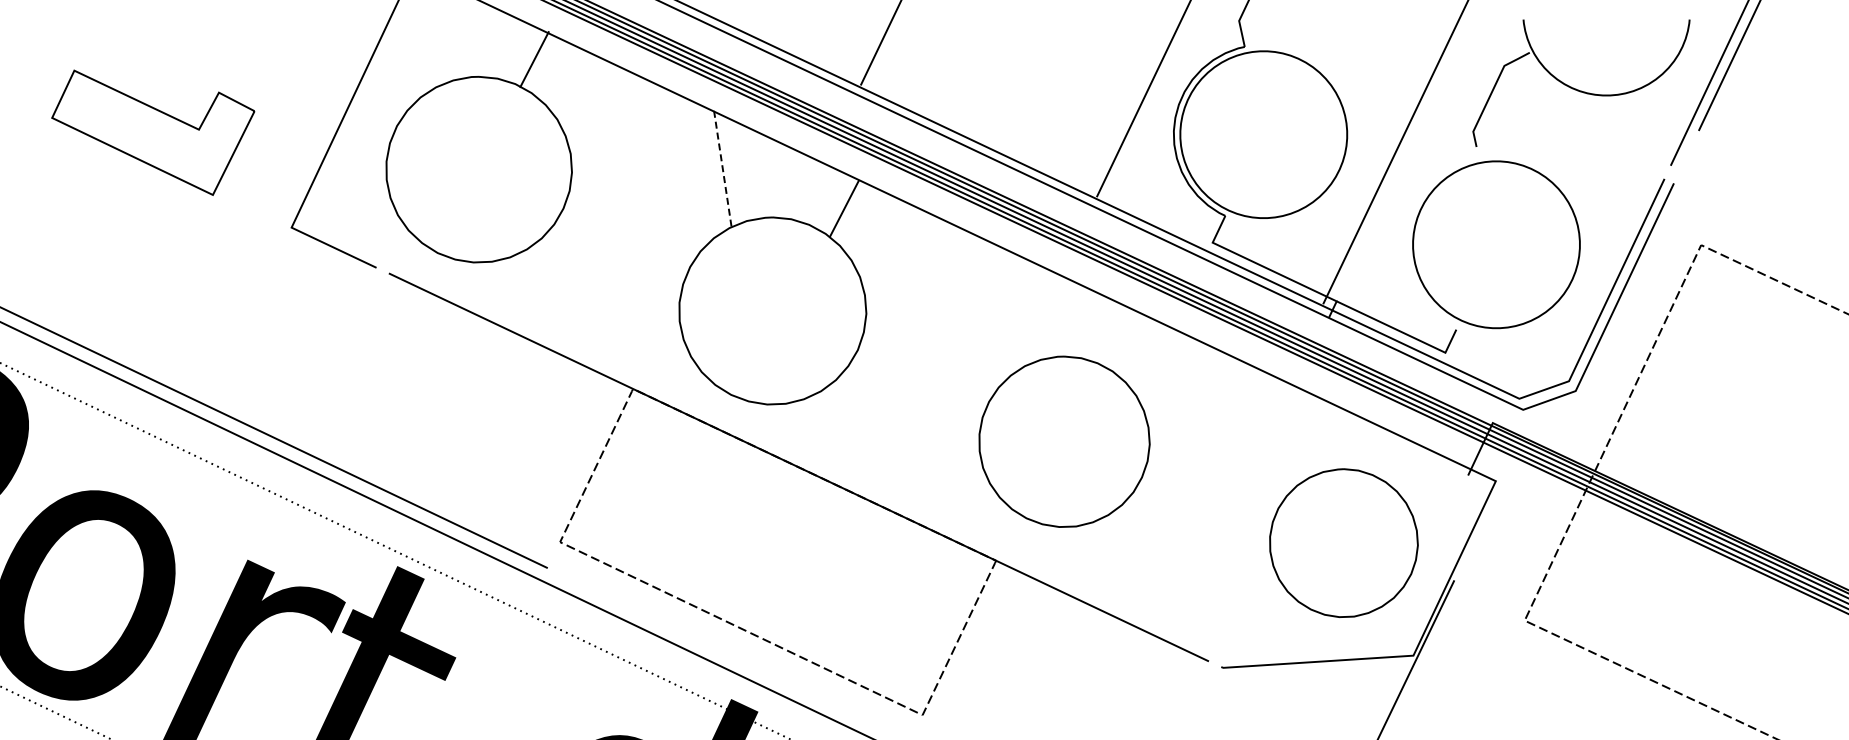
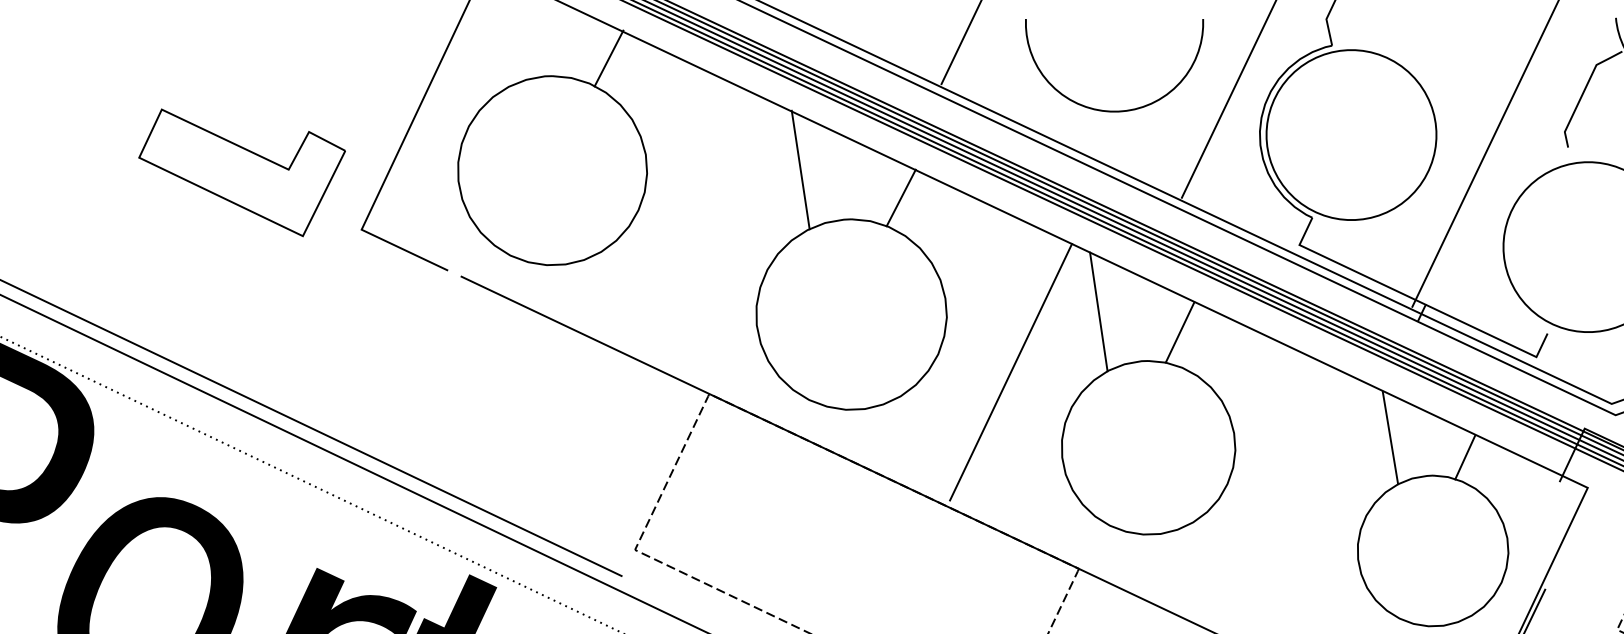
curve: (1030, 110) -> (1113, 110), added
part: (153, 132) -> (242, 172), moved
line: (722, 169) -> (800, 170), dashed -> solid
line: (844, 208) -> (901, 197), moved
line: (1015, 308) -> (1098, 312), added
line: (1095, 328) -> (1180, 332), added
line: (929, 367) -> (1011, 372), added
line: (1301, 431) -> (1389, 437), added
line: (1375, 451) -> (1465, 457), added

